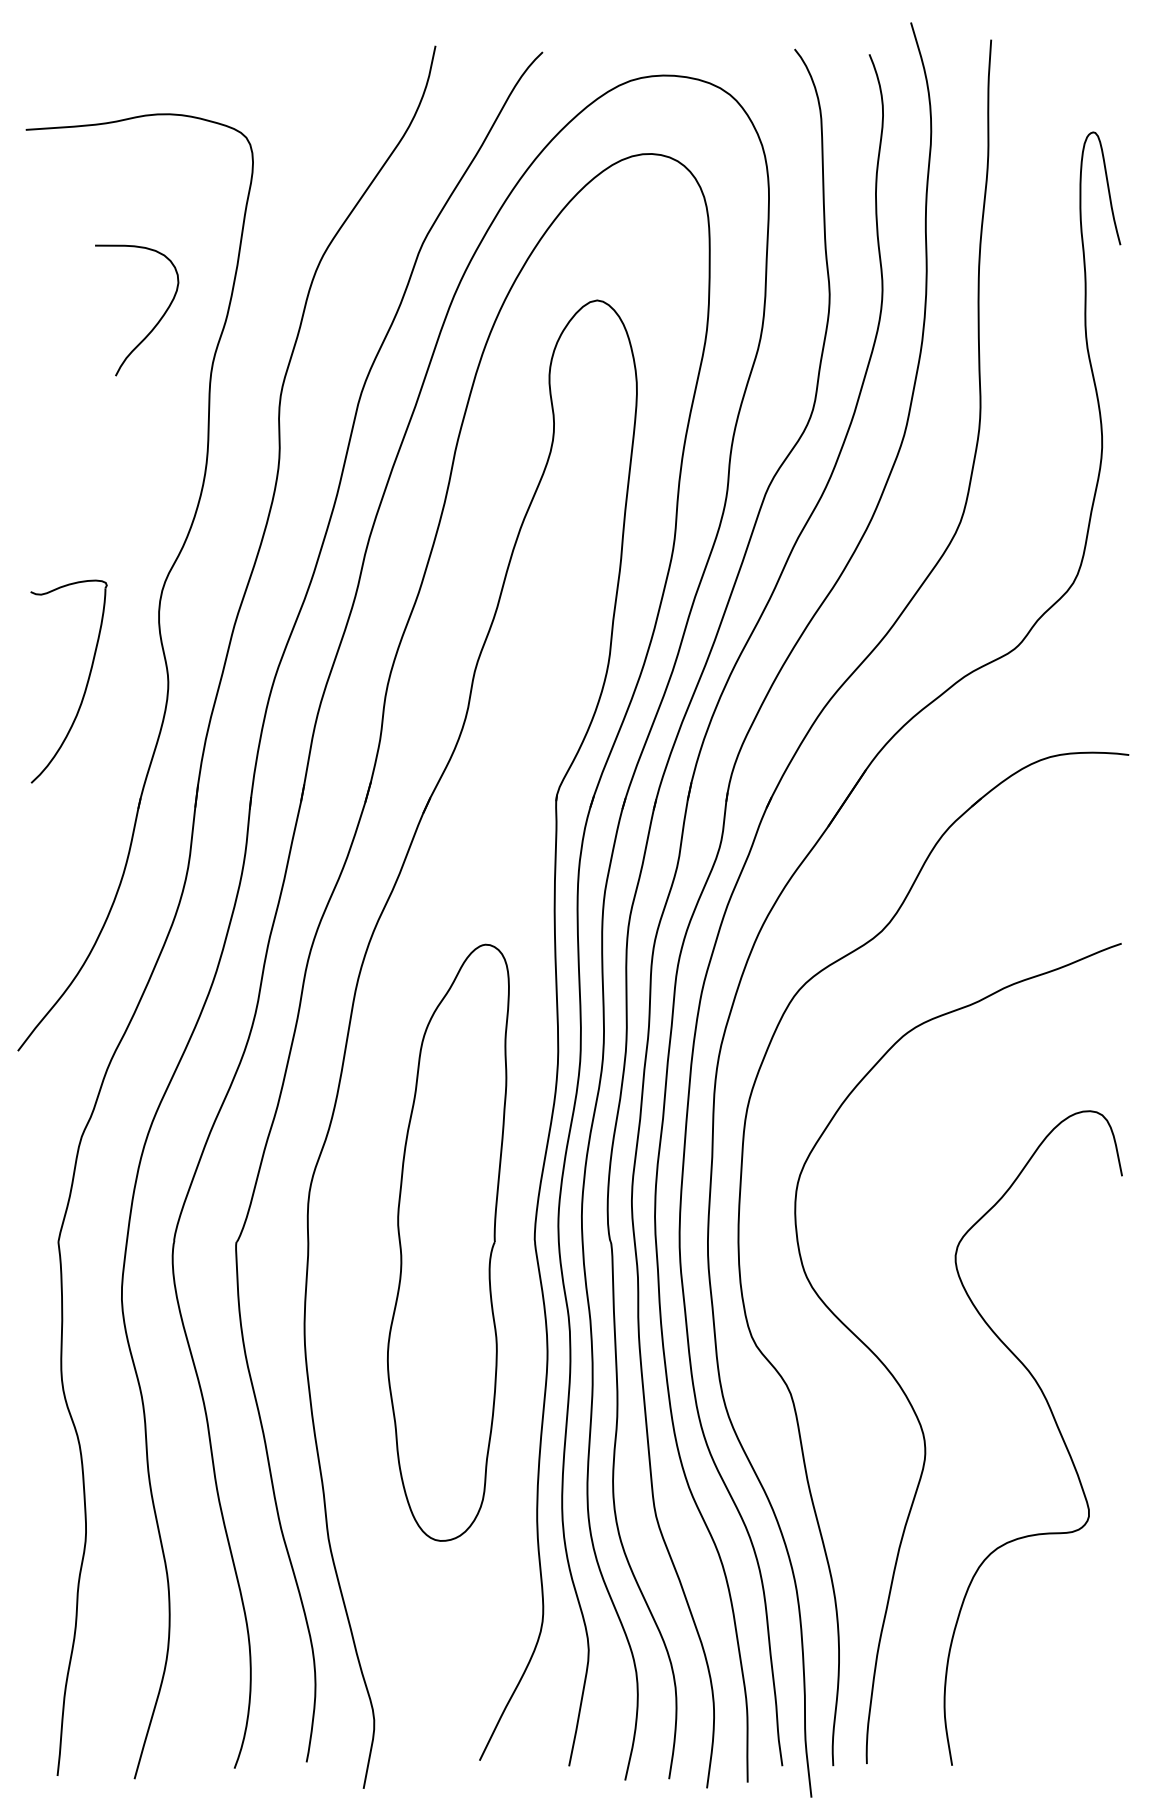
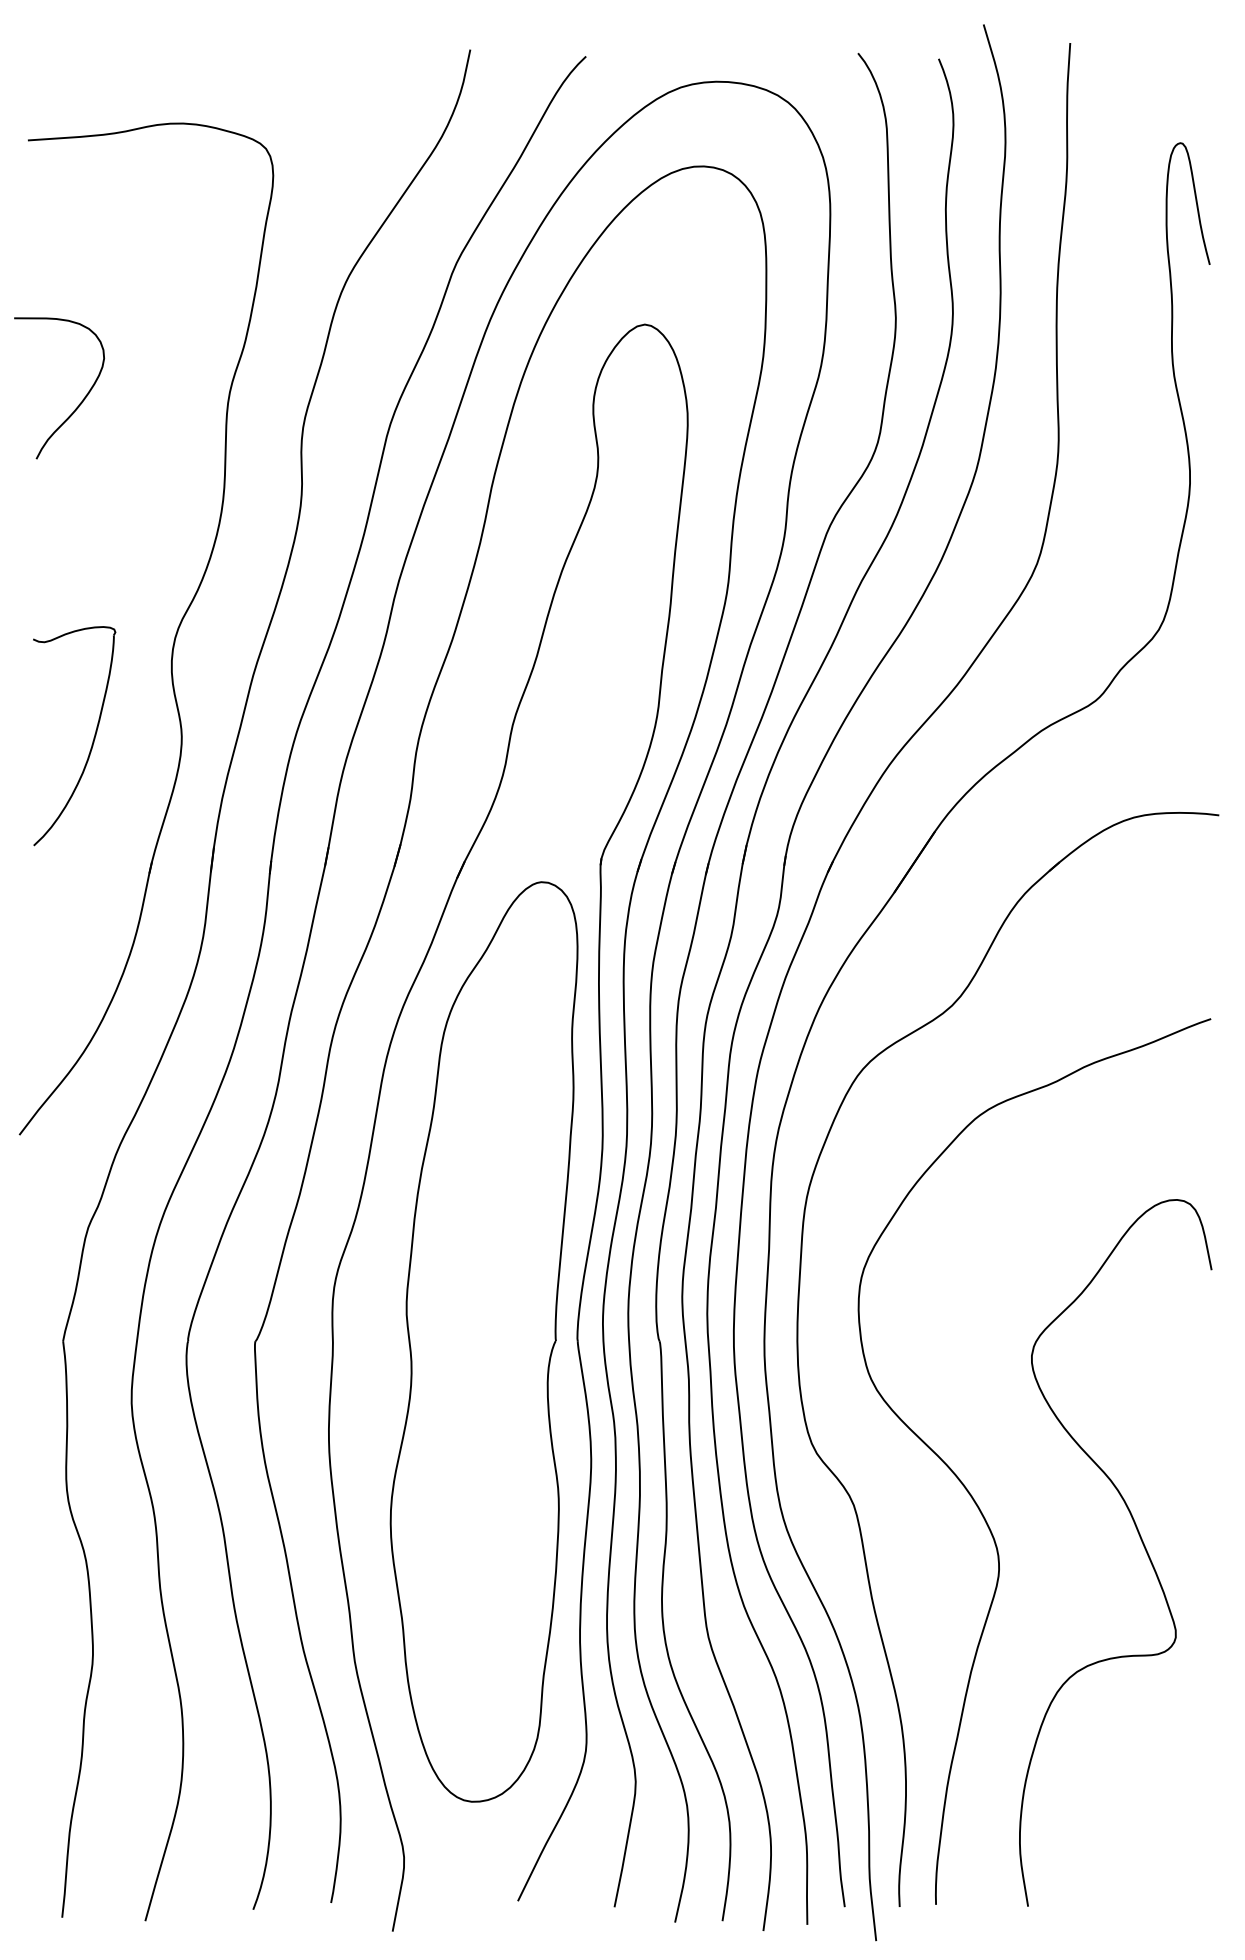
curve: (155, 324) -> (79, 403), moved
part: (448, 1242) -> (484, 1341), size x1.43

